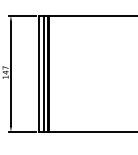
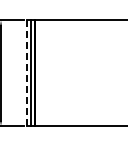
line: (38, 74) -> (26, 73), solid -> dashed

